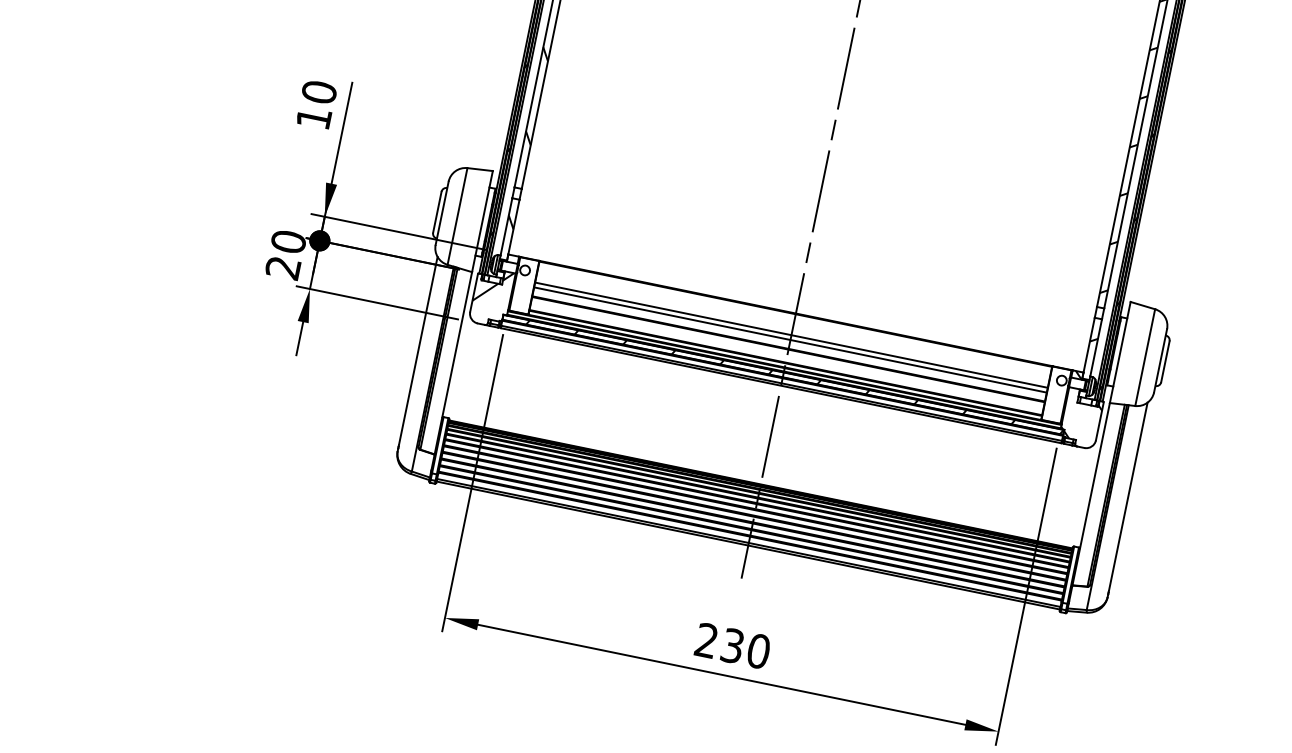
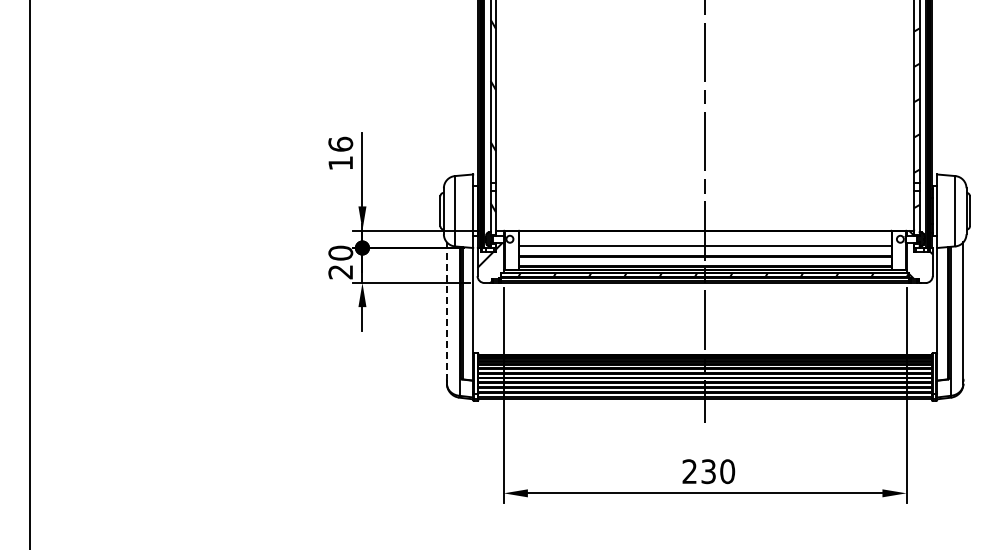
text: (319, 91) -> (340, 143), 10 -> 16
line: (789, 339) -> (704, 249), removed
line: (417, 351) -> (446, 311), solid -> dashed

